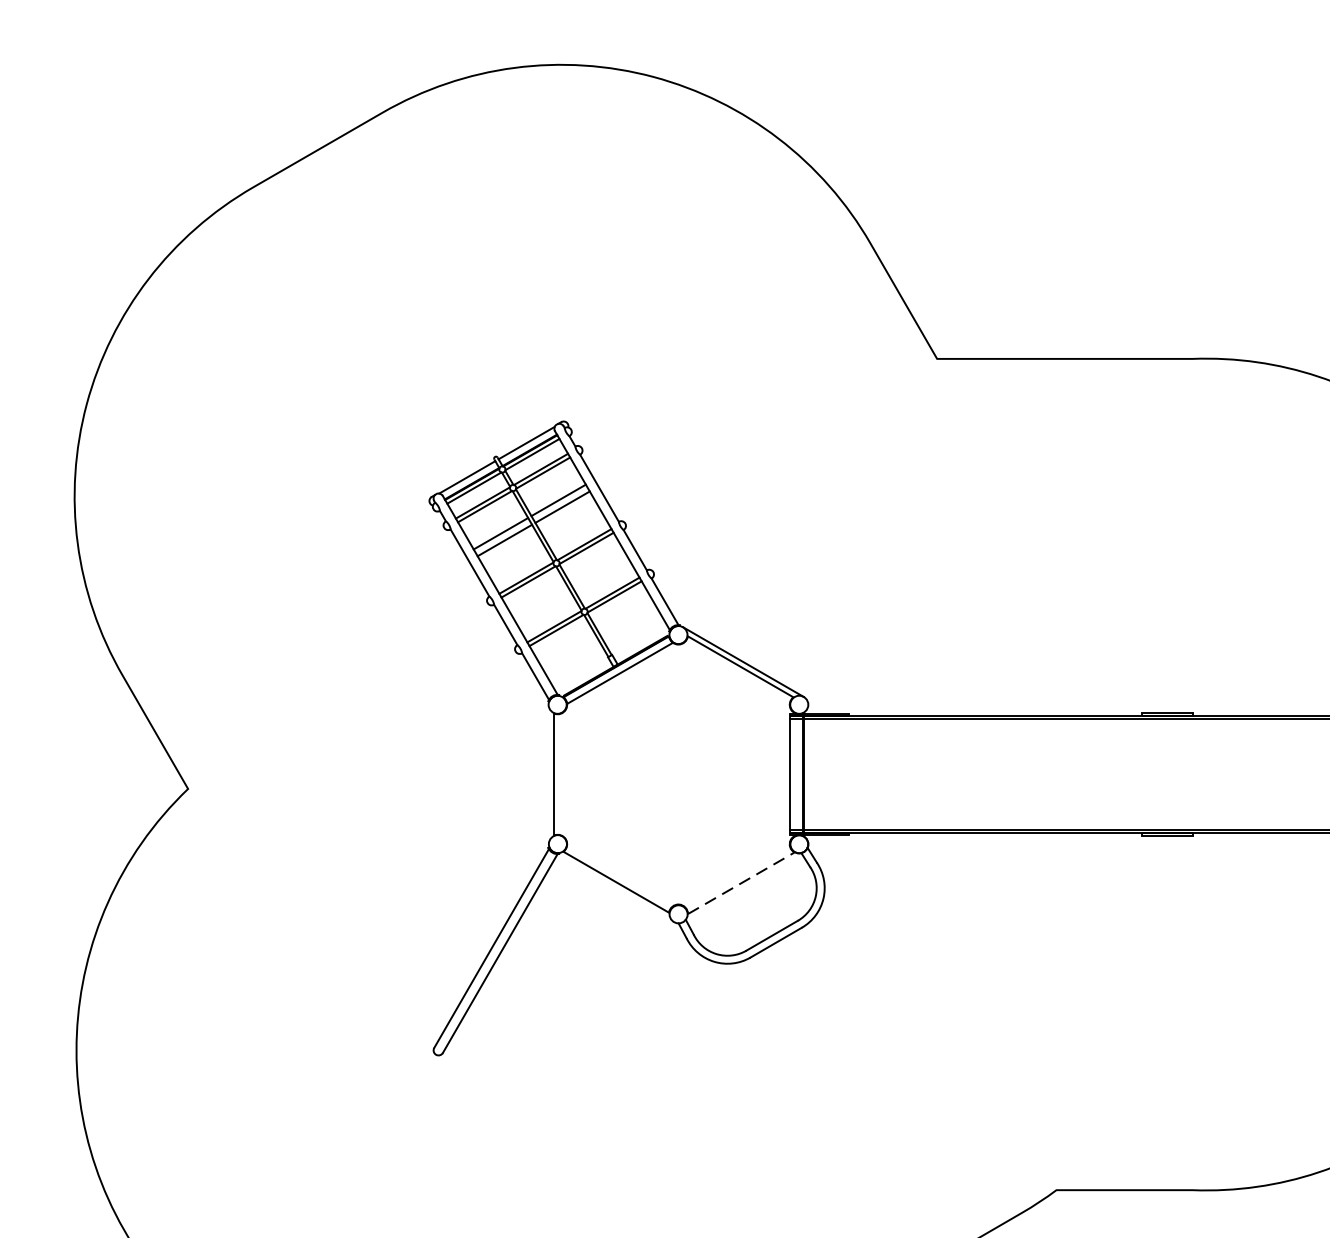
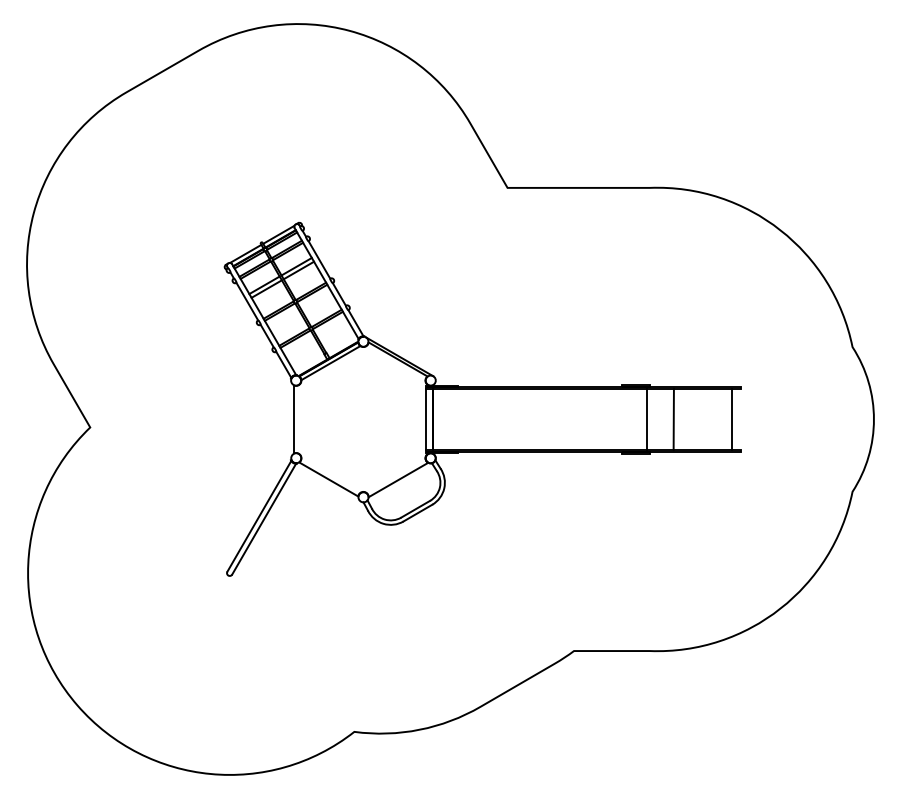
line: (1186, 774) -> (646, 419), added
line: (1234, 774) -> (673, 419), added
line: (741, 882) -> (398, 479), dashed -> solid

